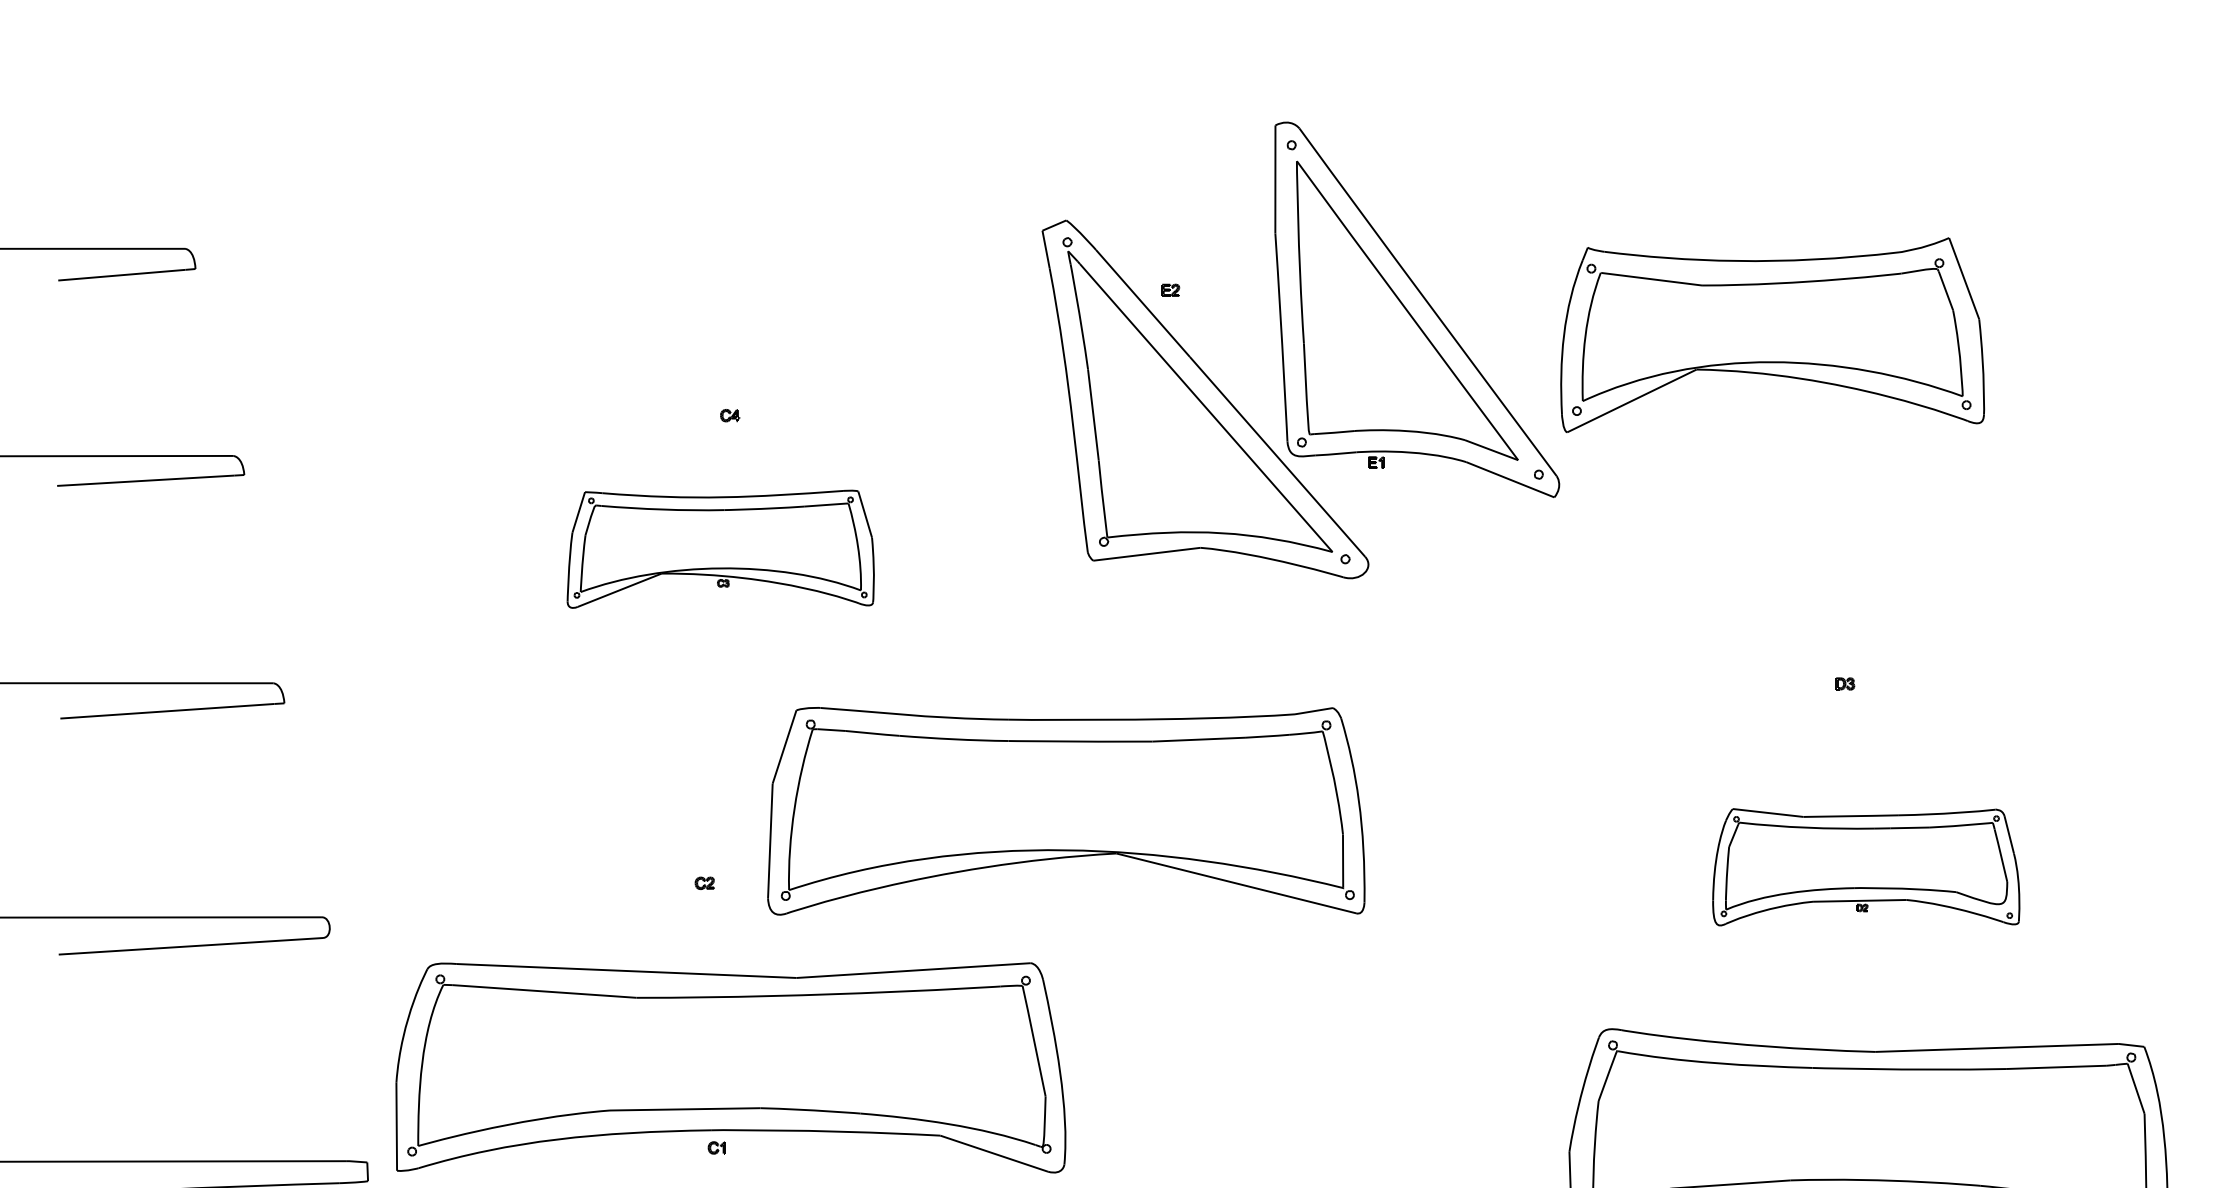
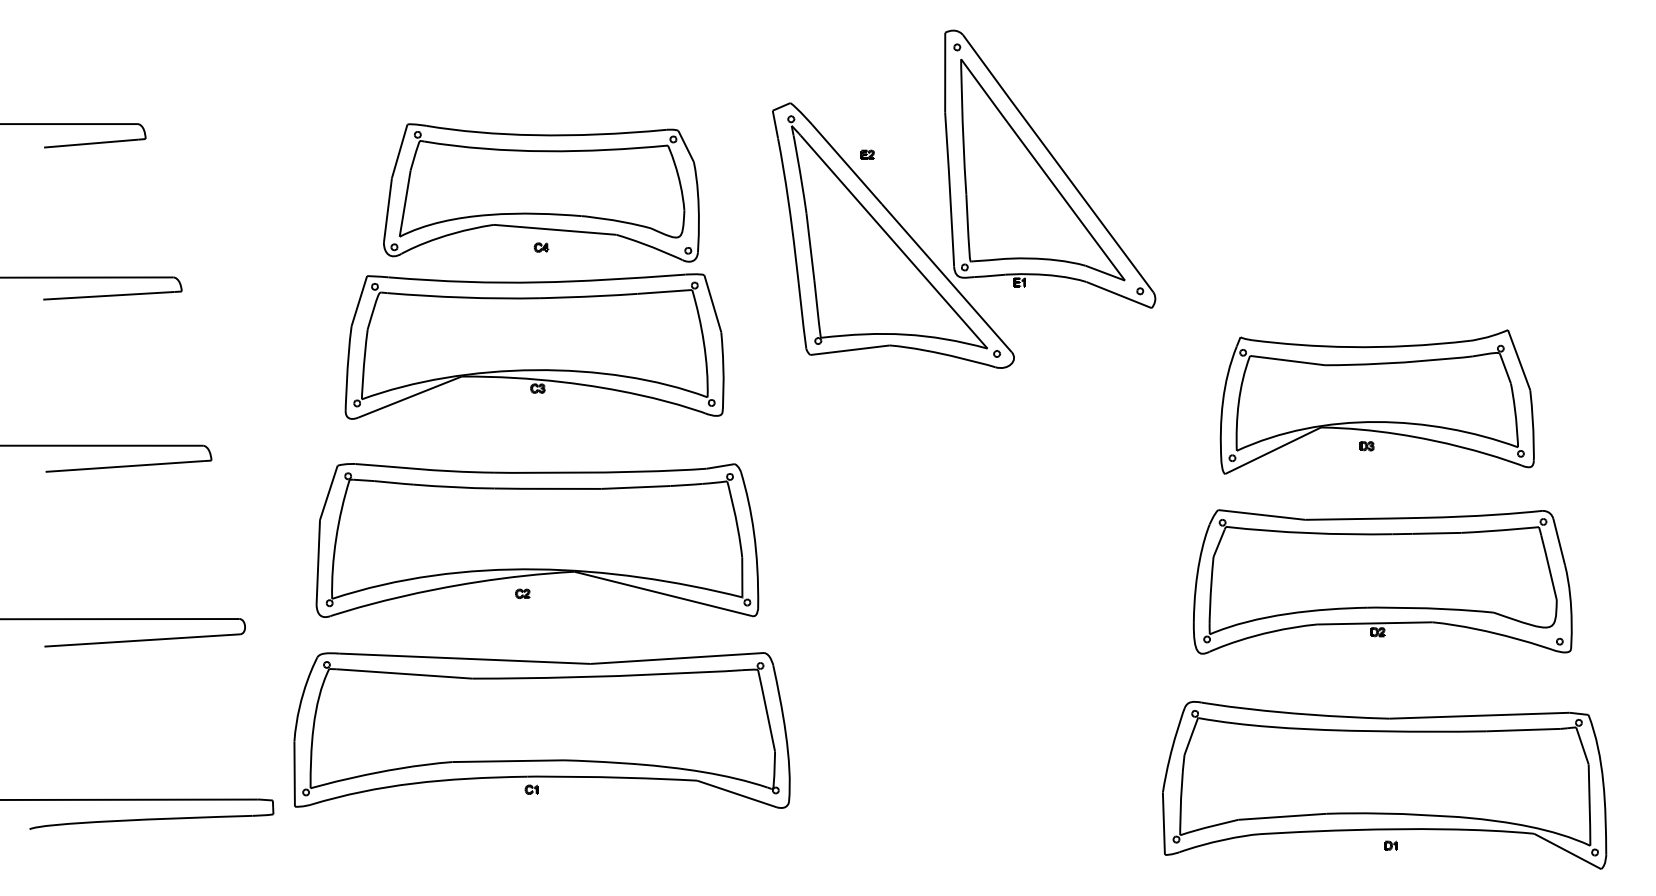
part: (1771, 334) -> (1376, 401), moved
part: (730, 341) -> (541, 192), added
part: (720, 549) -> (534, 346), size x1.67
part: (1066, 811) -> (537, 540), moved
part: (1866, 866) -> (1382, 581), size x1.67

